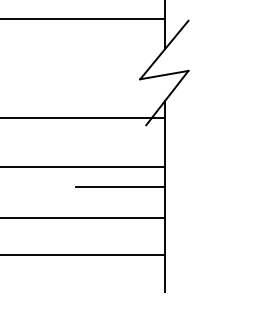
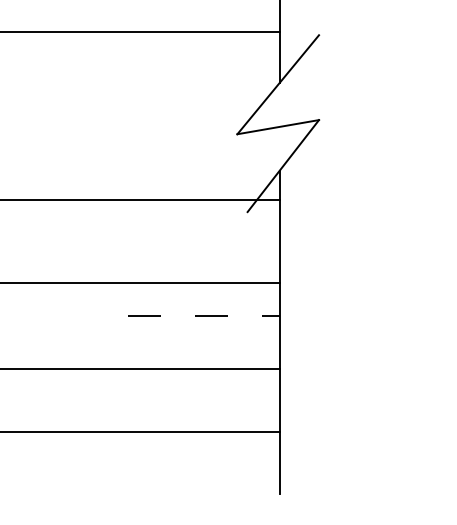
line: (120, 186) -> (203, 315), solid -> dashed

